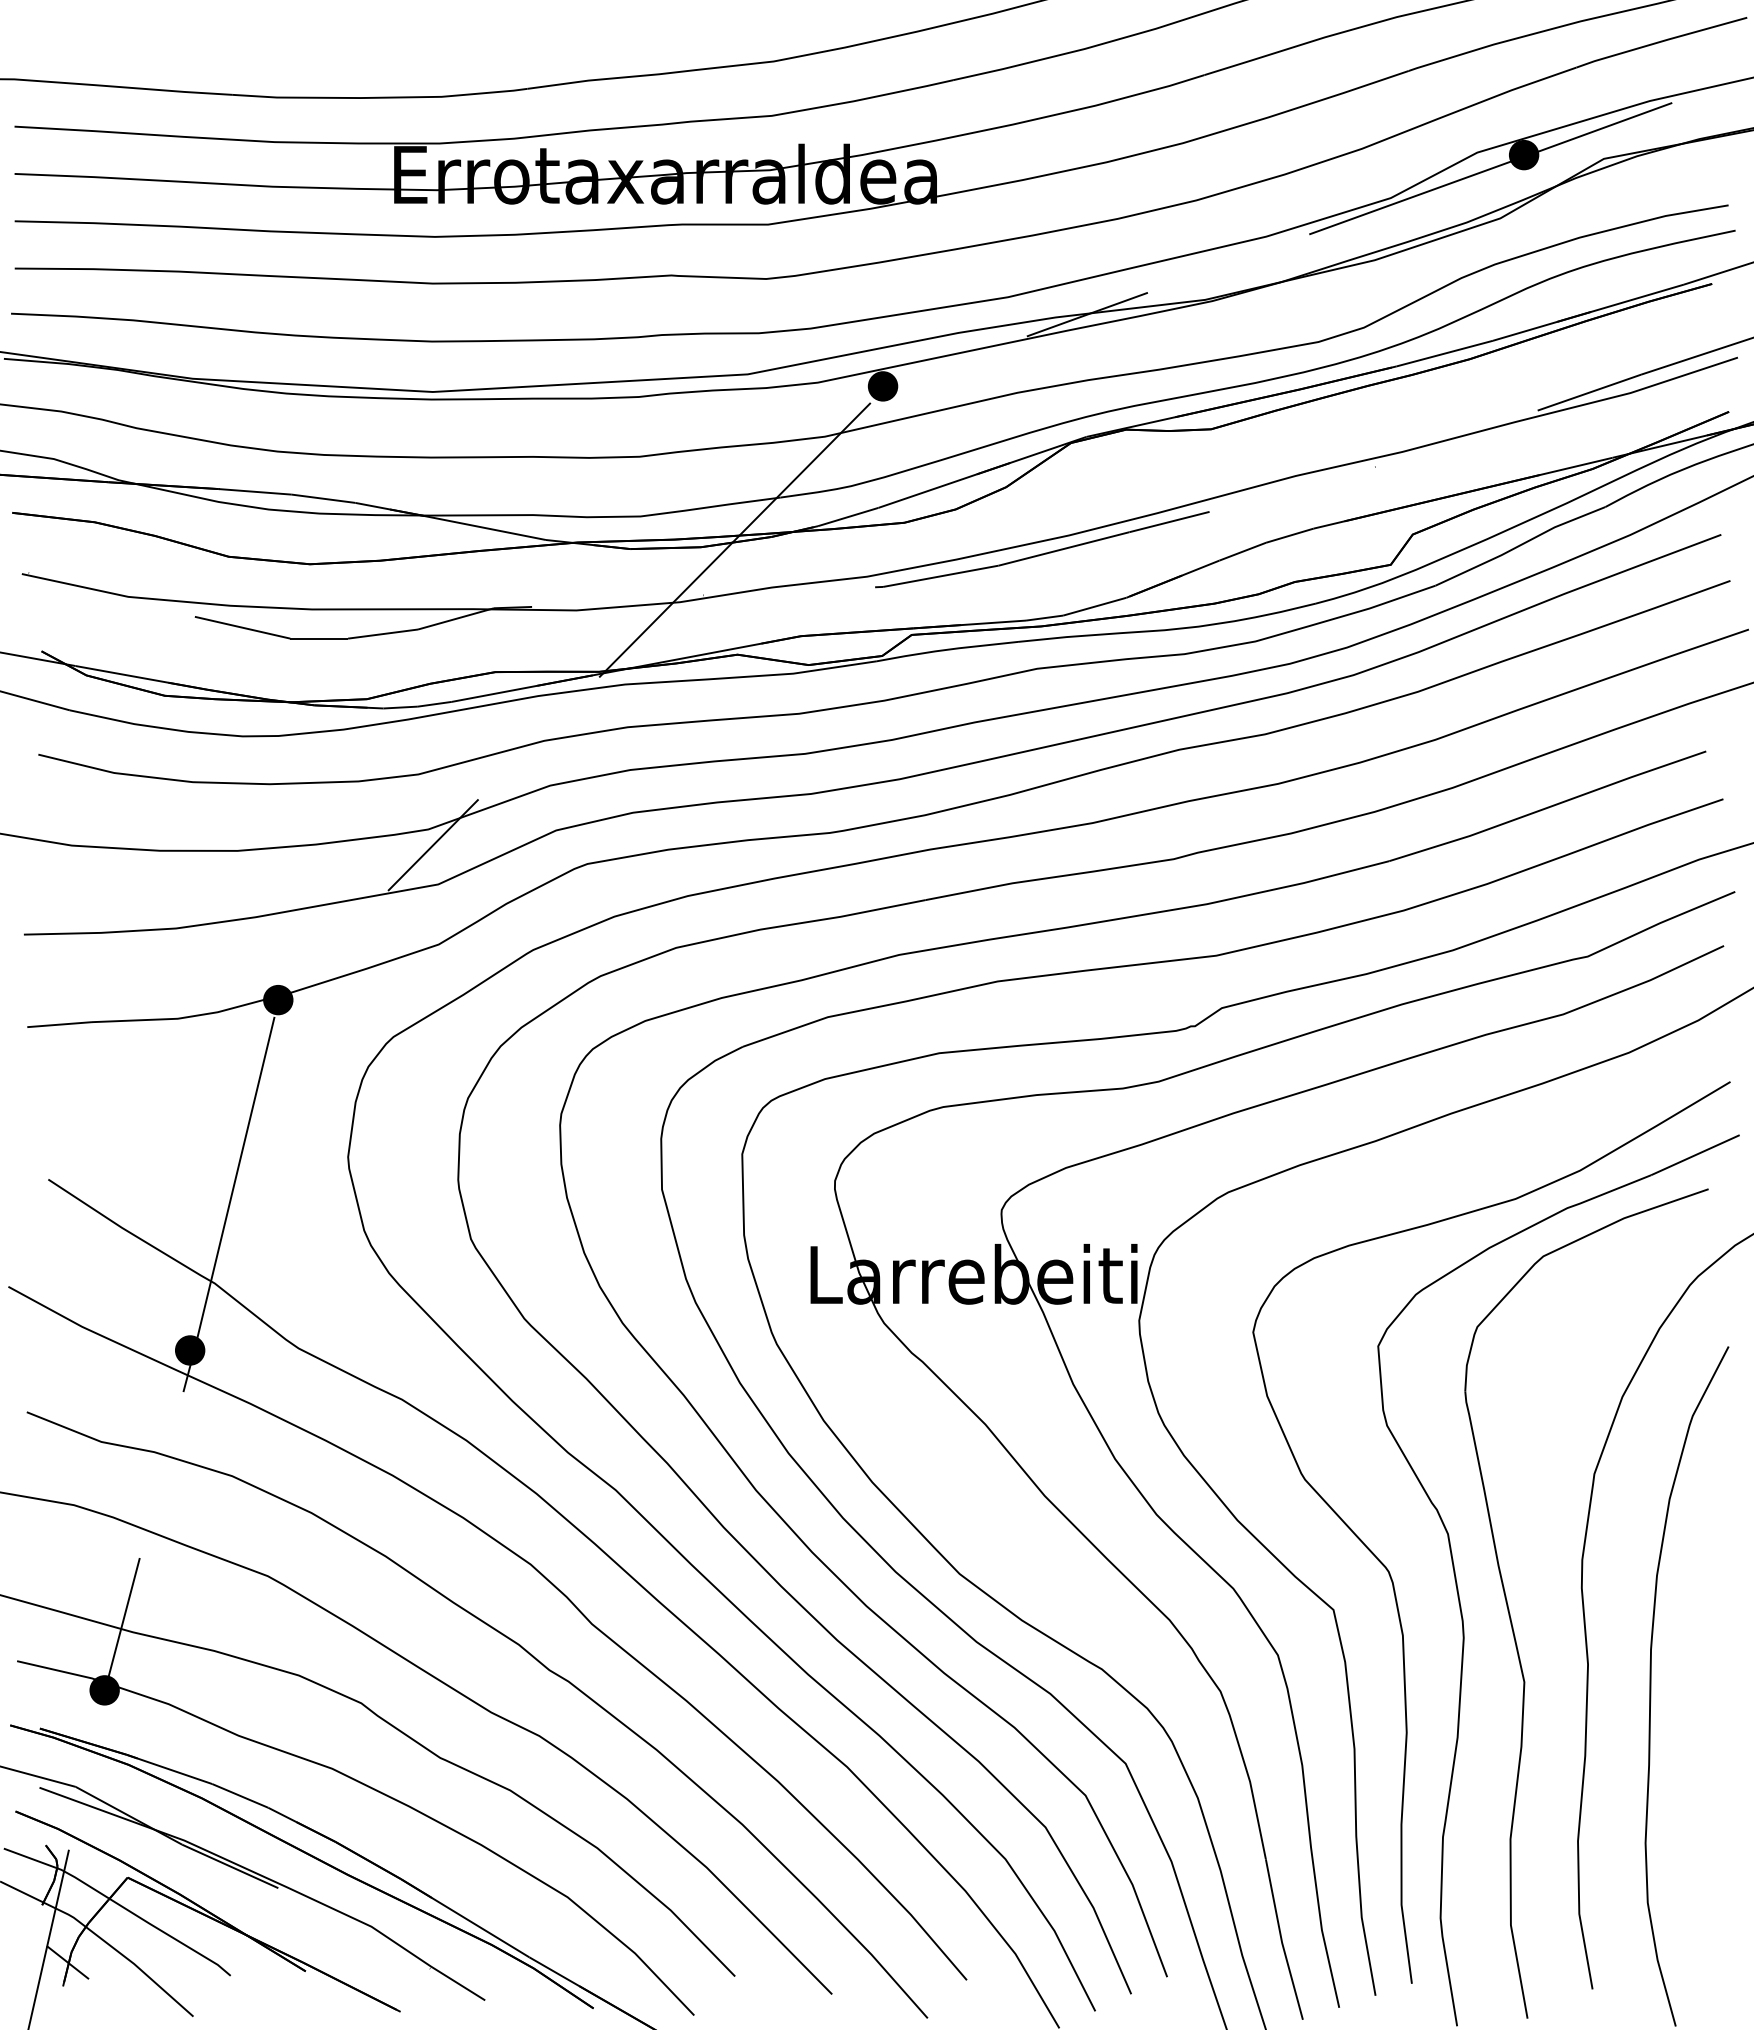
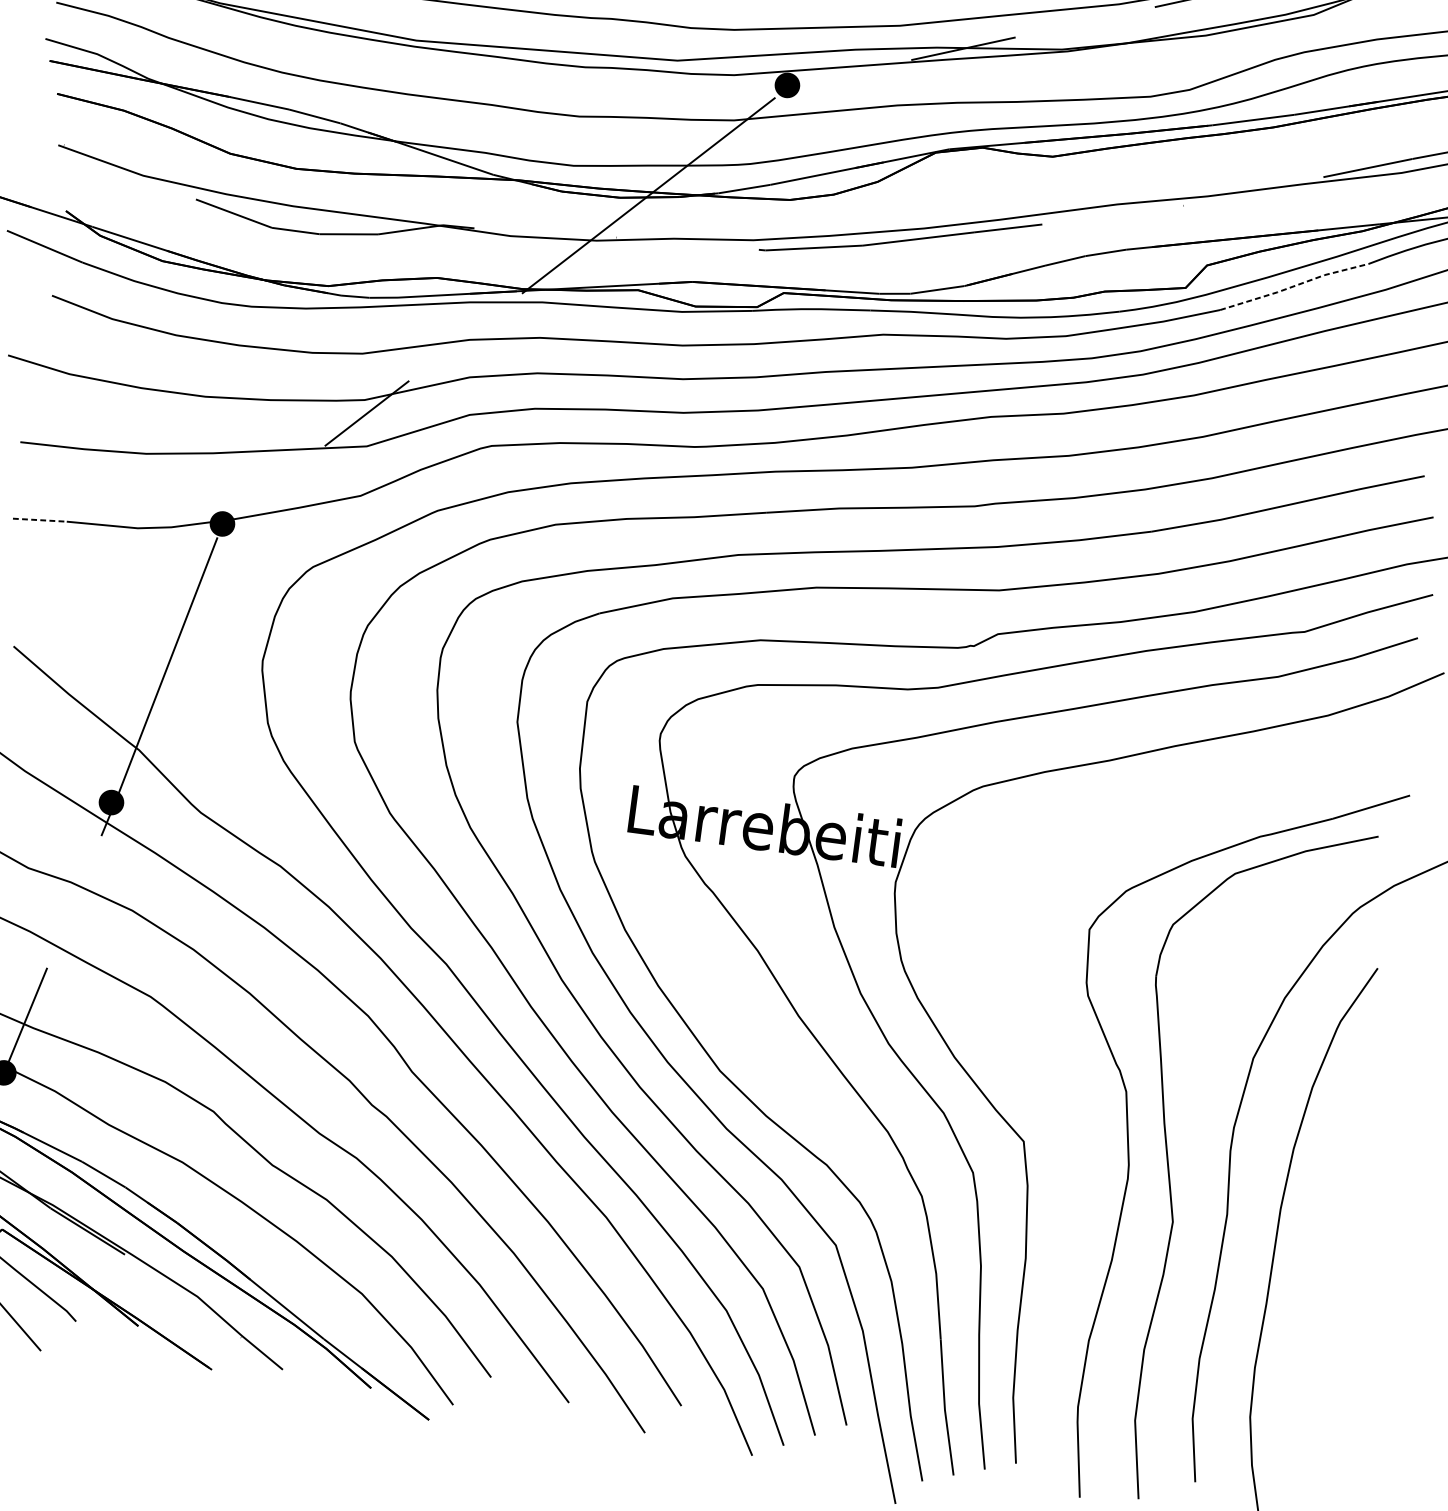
line: (1520, 545) -> (1294, 286), solid -> dashed
line: (60, 1024) -> (40, 520), solid -> dashed
curve: (1391, 1575) -> (1075, 1119), removed

